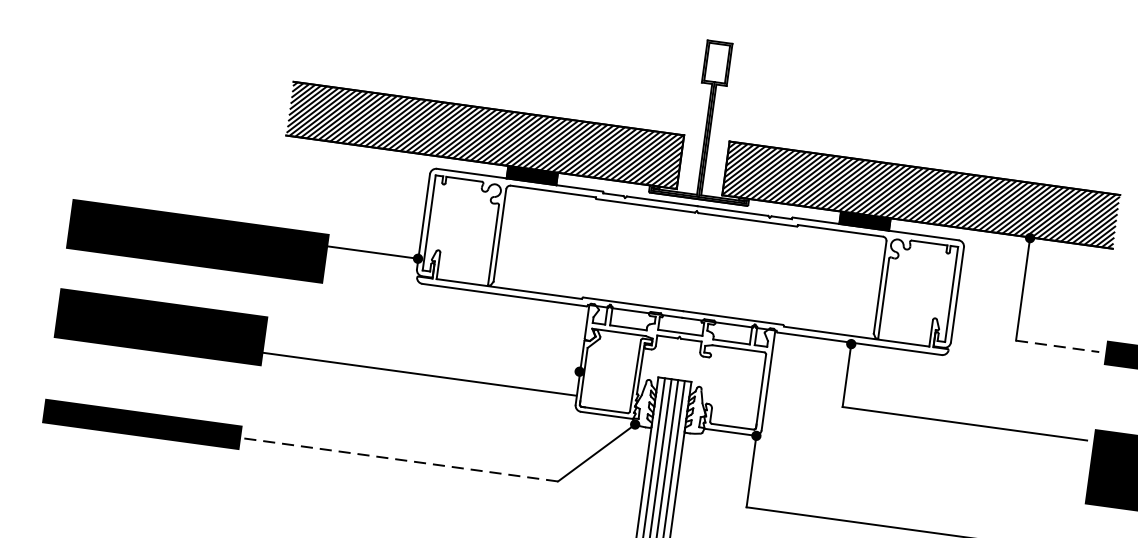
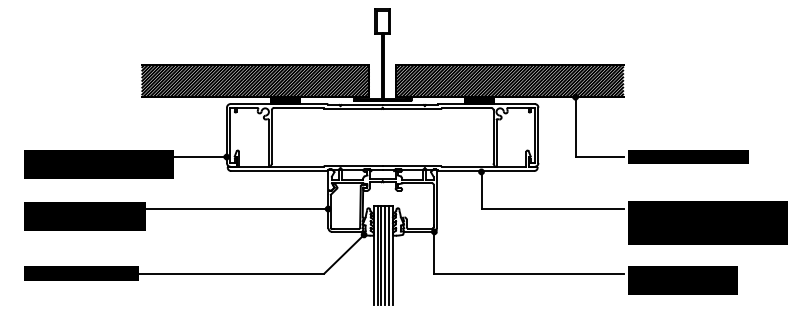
line: (1058, 347) -> (600, 157), dashed -> solid
line: (400, 372) -> (225, 209), moved
line: (381, 457) -> (221, 273), dashed -> solid

